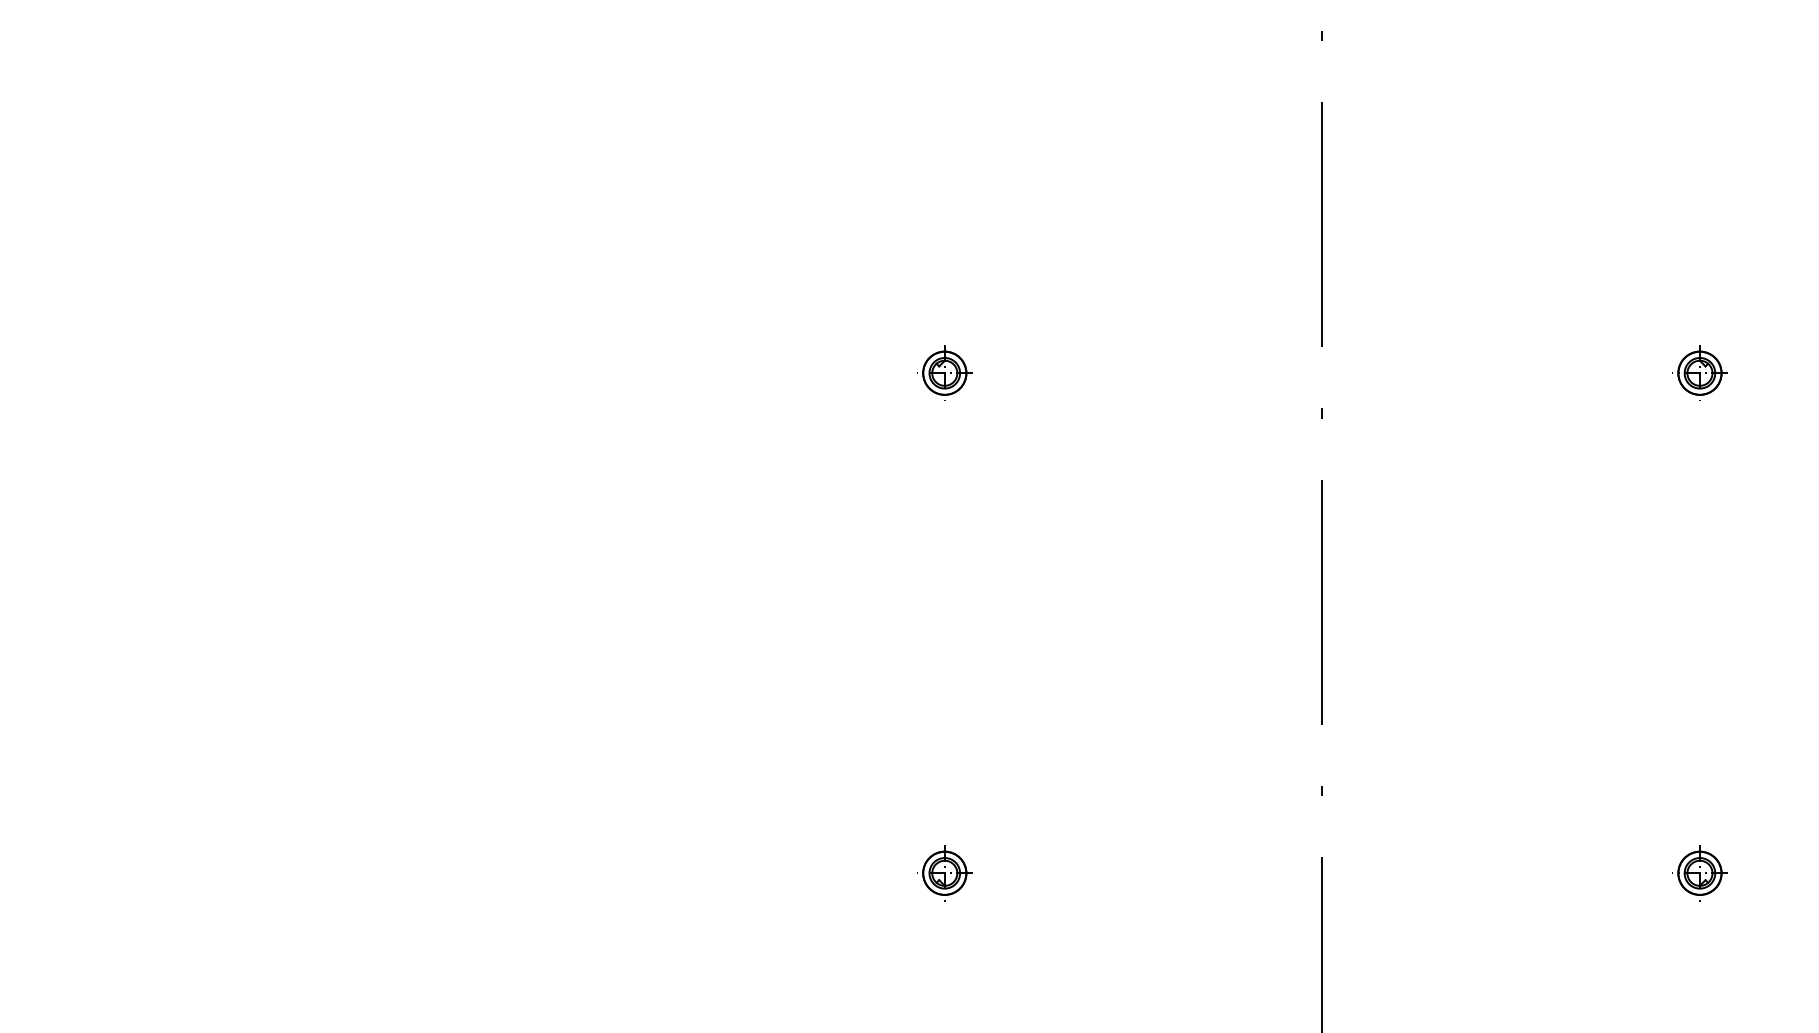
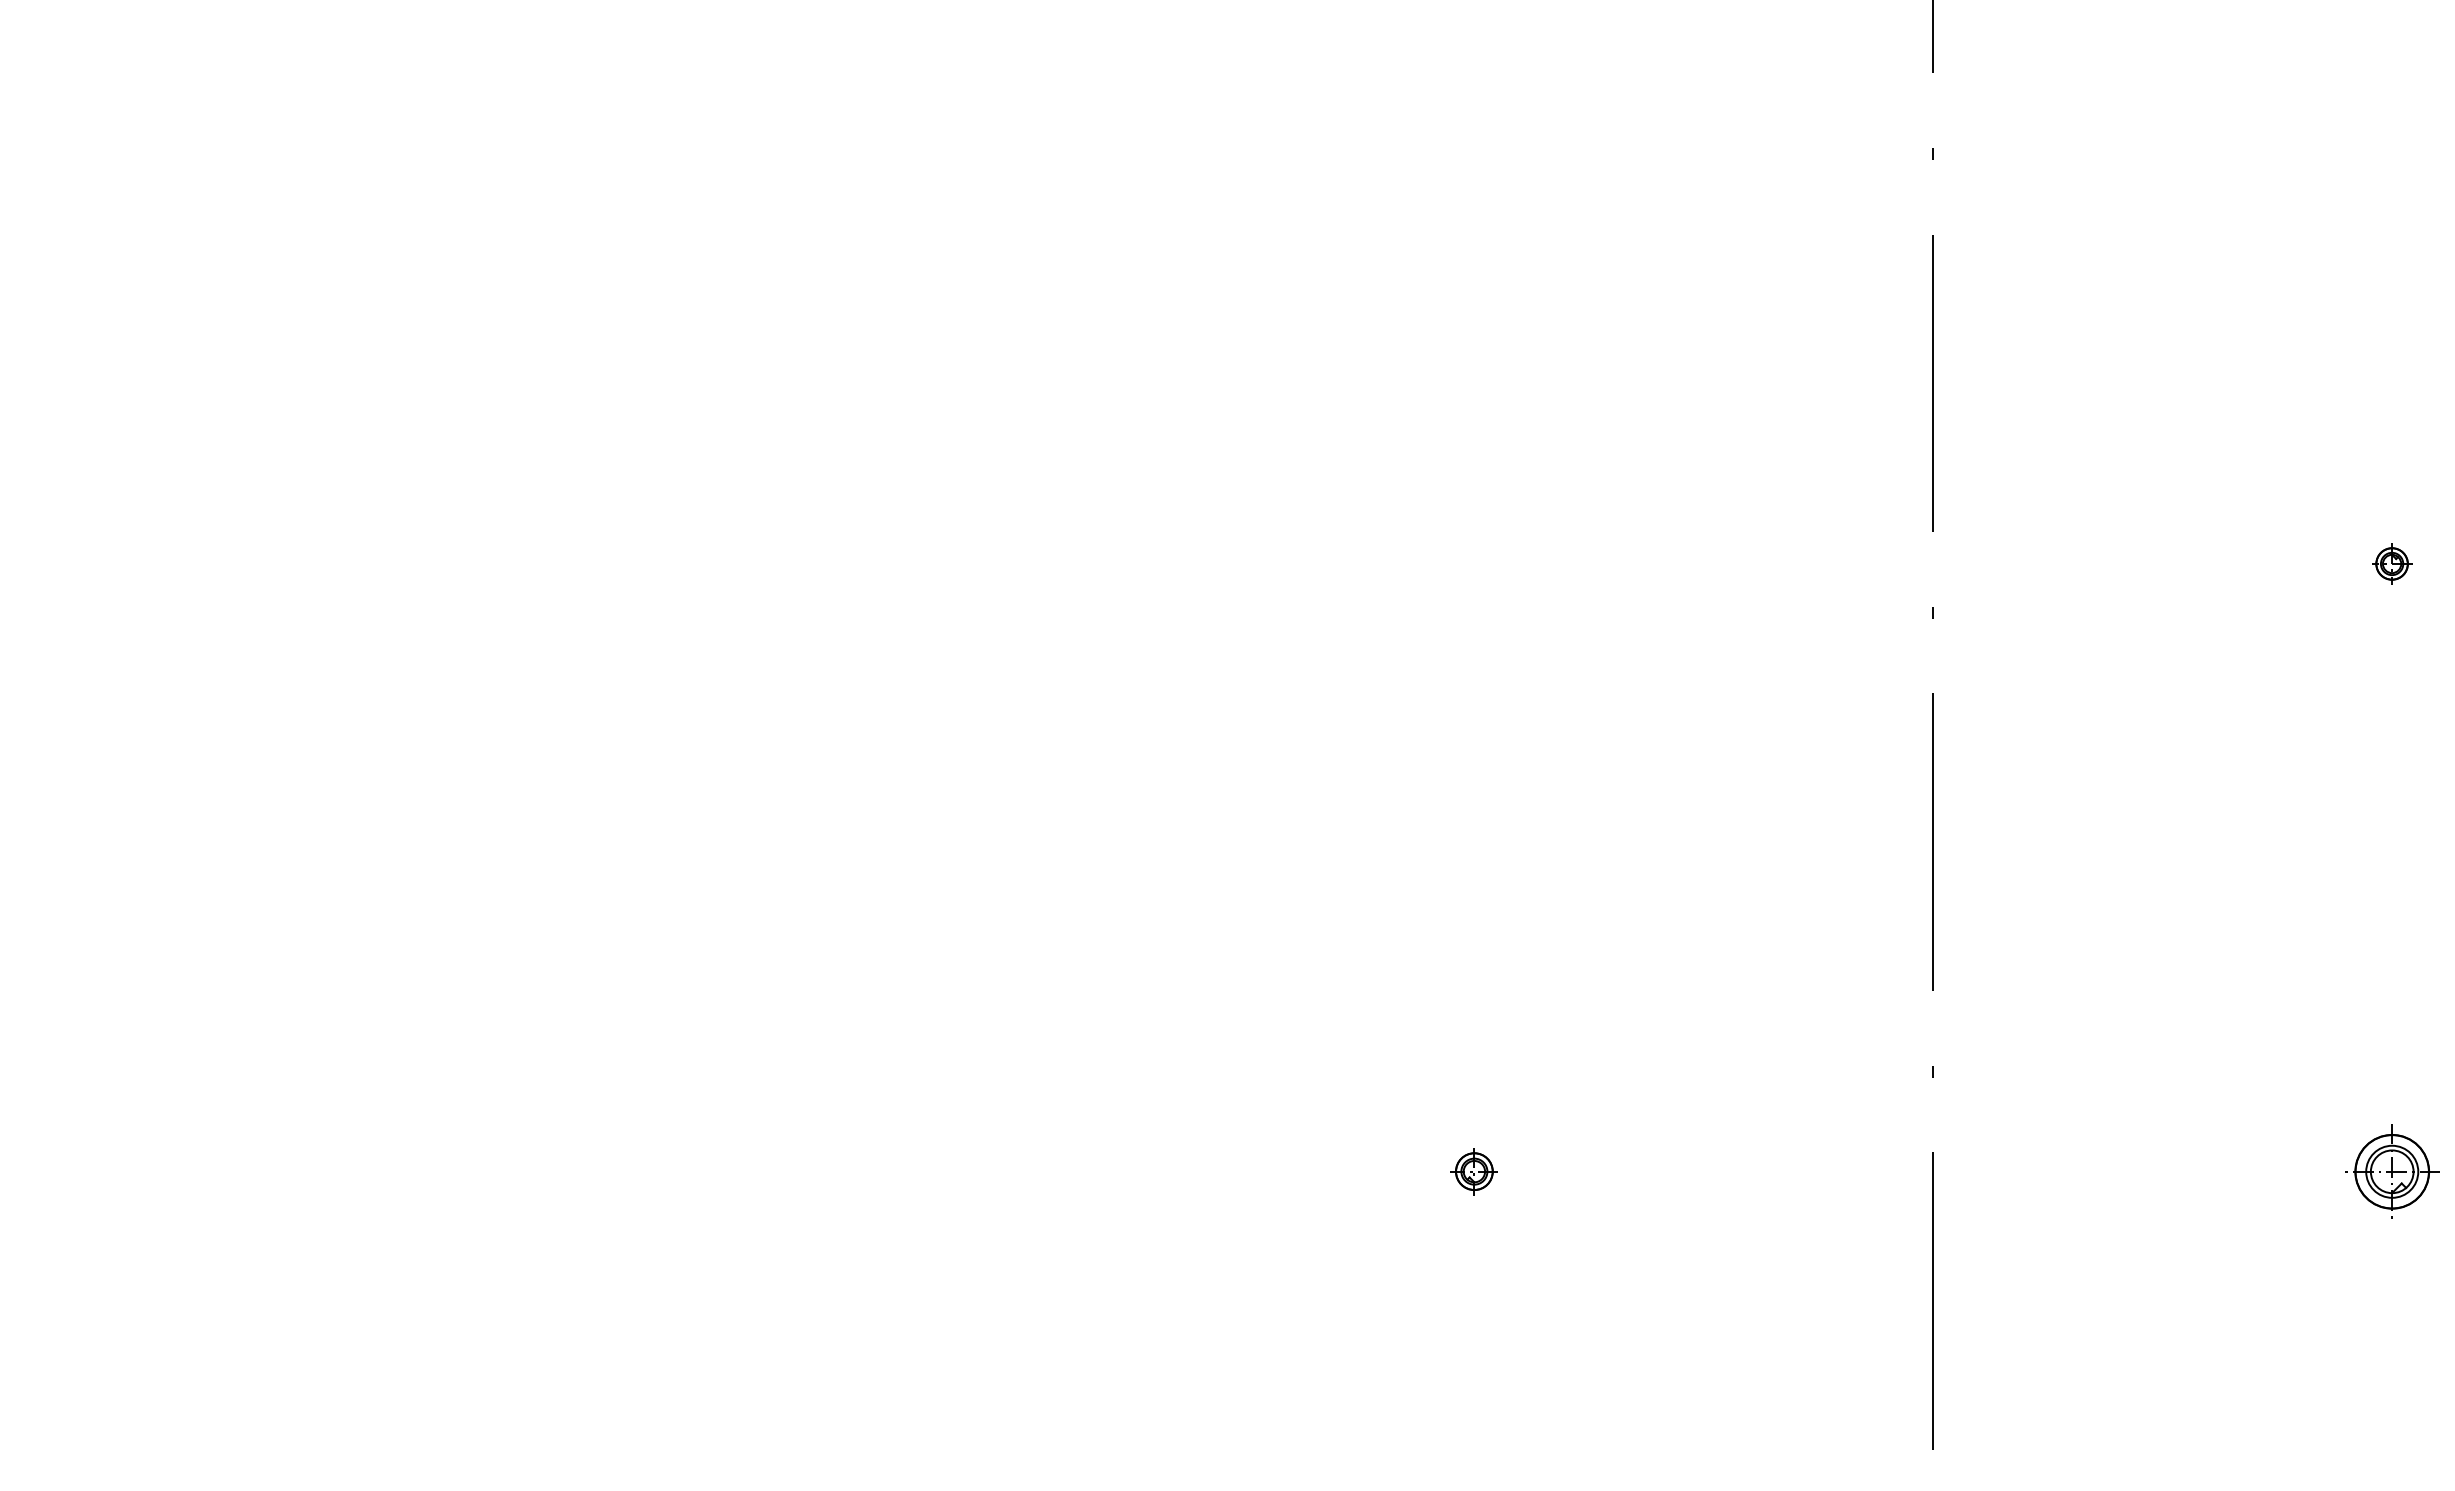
part: (944, 372) -> (1474, 563), removed
part: (1699, 372) -> (2391, 563), size x0.6
part: (944, 873) -> (1474, 1171), size x0.7
part: (1699, 873) -> (2391, 1171), size x1.4

